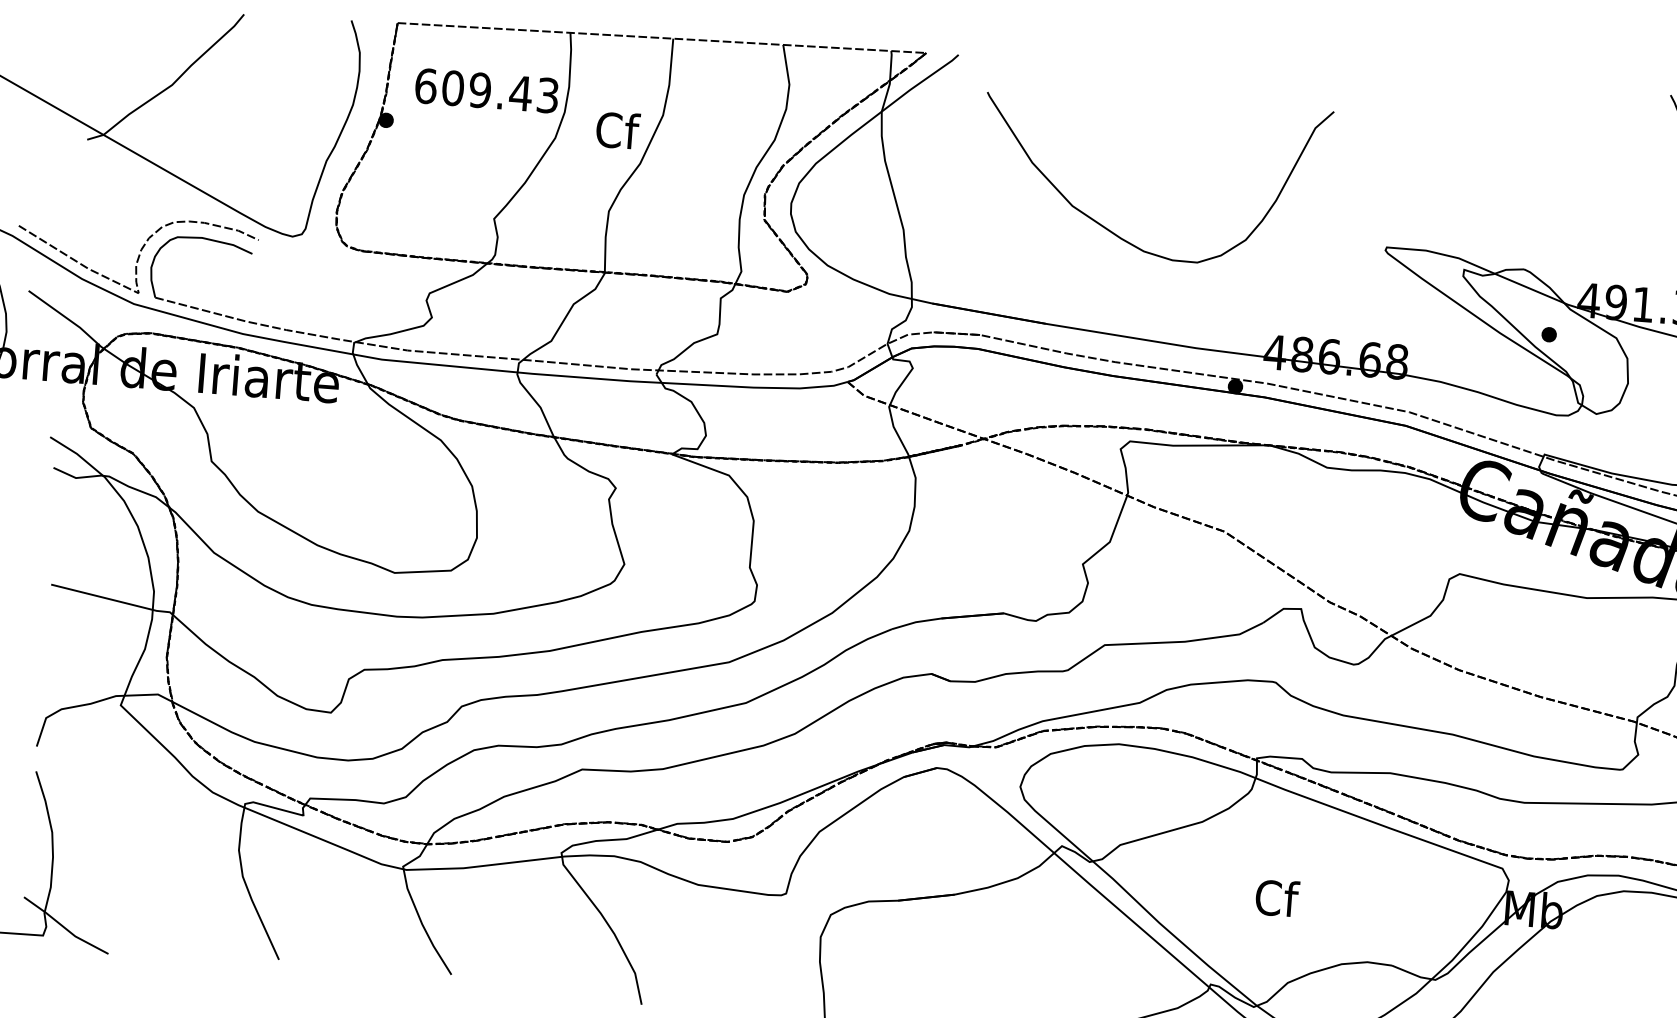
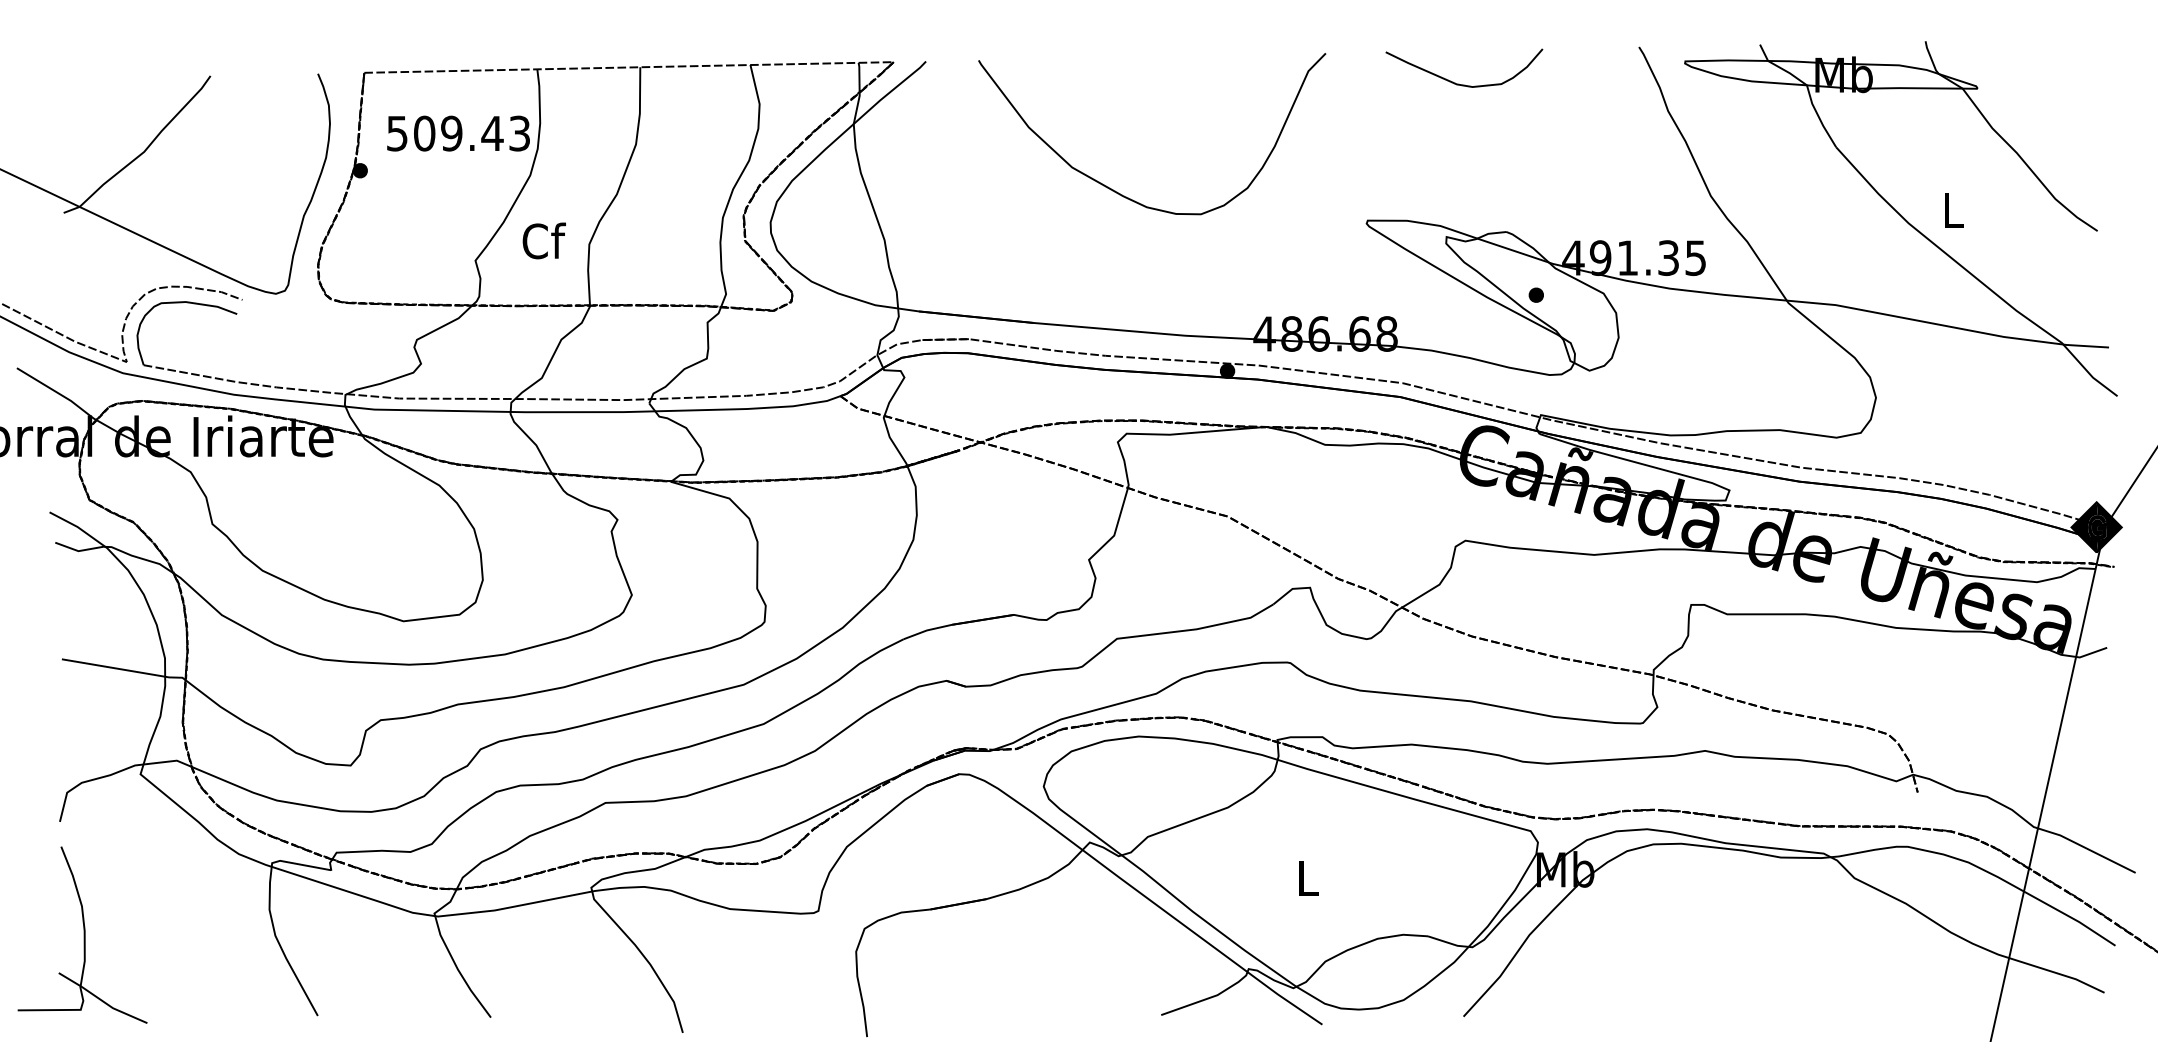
text: (426, 86) -> (397, 133), 609.43 -> 509.43
curve: (1488, 117) -> (1459, 83), added
text: (617, 129) -> (543, 240), moved
curve: (1115, 233) -> (1117, 191), moved
text: (1277, 897) -> (1308, 877), Cf -> L

